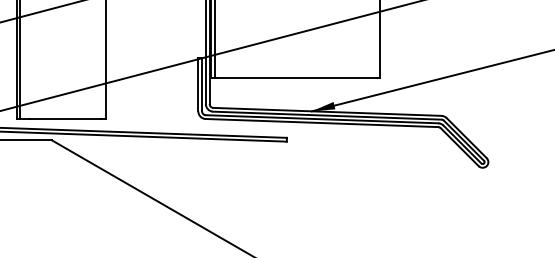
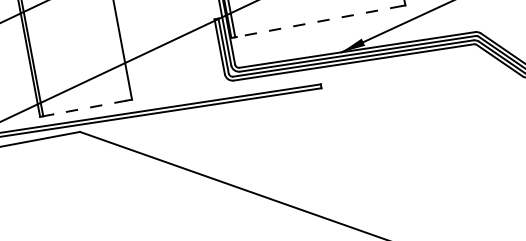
line: (296, 78) -> (319, 21), solid -> dashed
line: (65, 118) -> (89, 107), solid -> dashed

